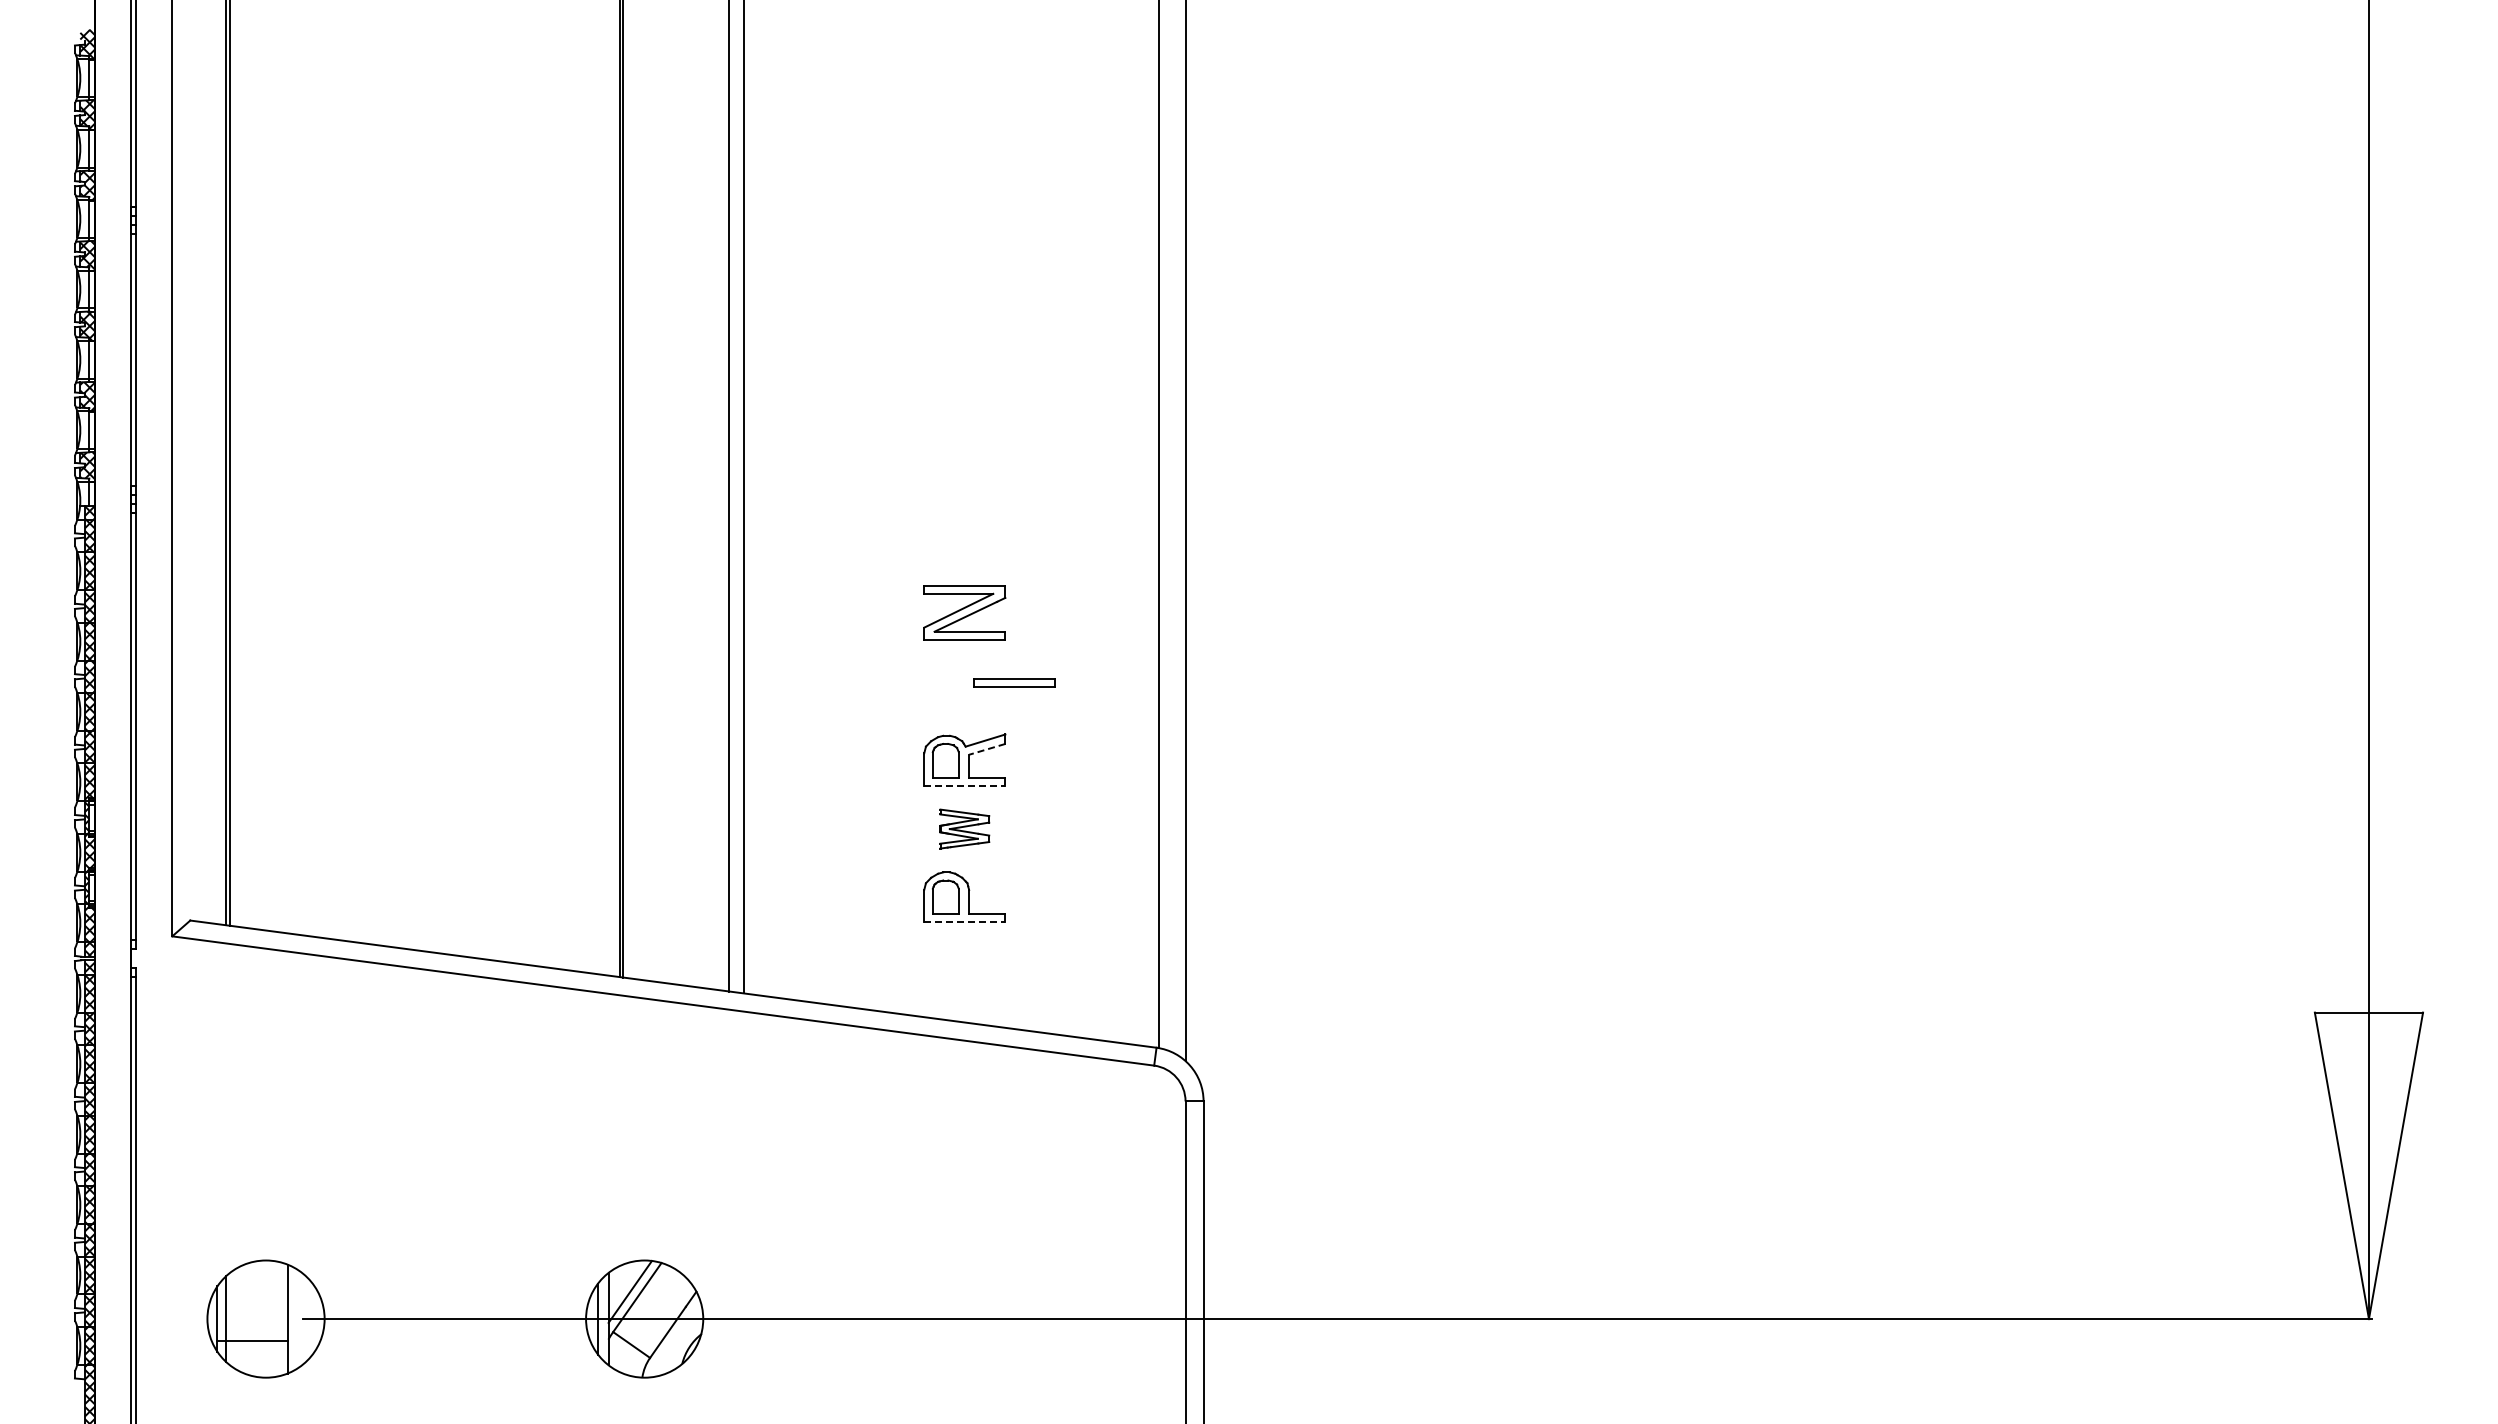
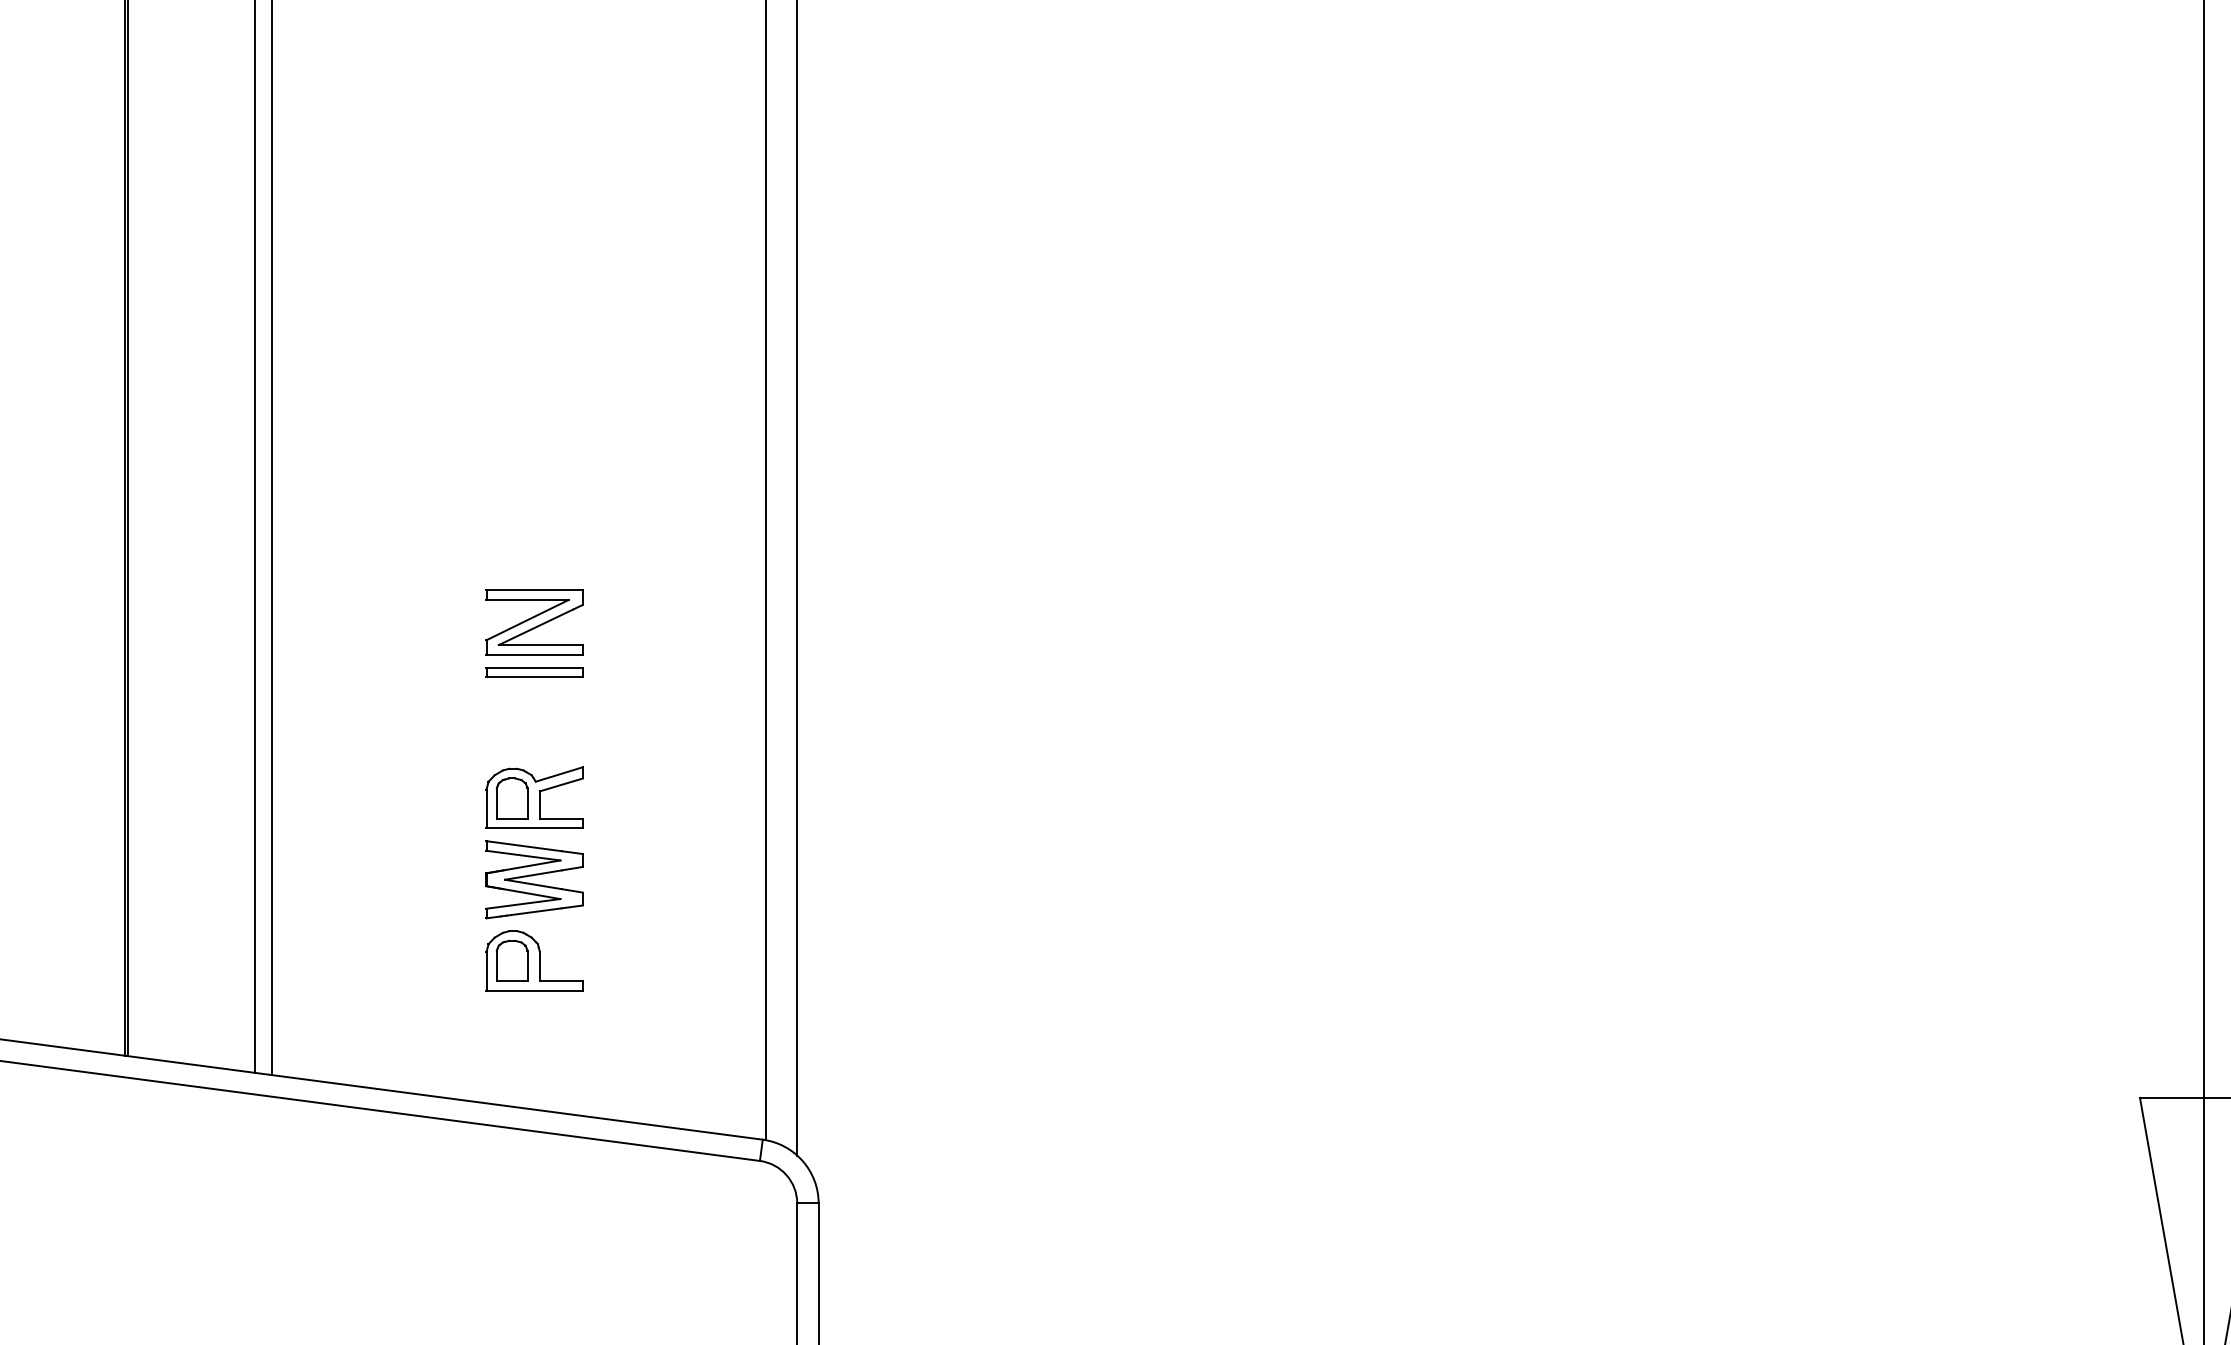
part: (1014, 682) -> (534, 672), moved
line: (987, 749) -> (561, 785), dashed -> solid
line: (964, 785) -> (534, 827), dashed -> solid
part: (964, 828) -> (534, 879), size x1.67
line: (964, 922) -> (534, 990), dashed -> solid

